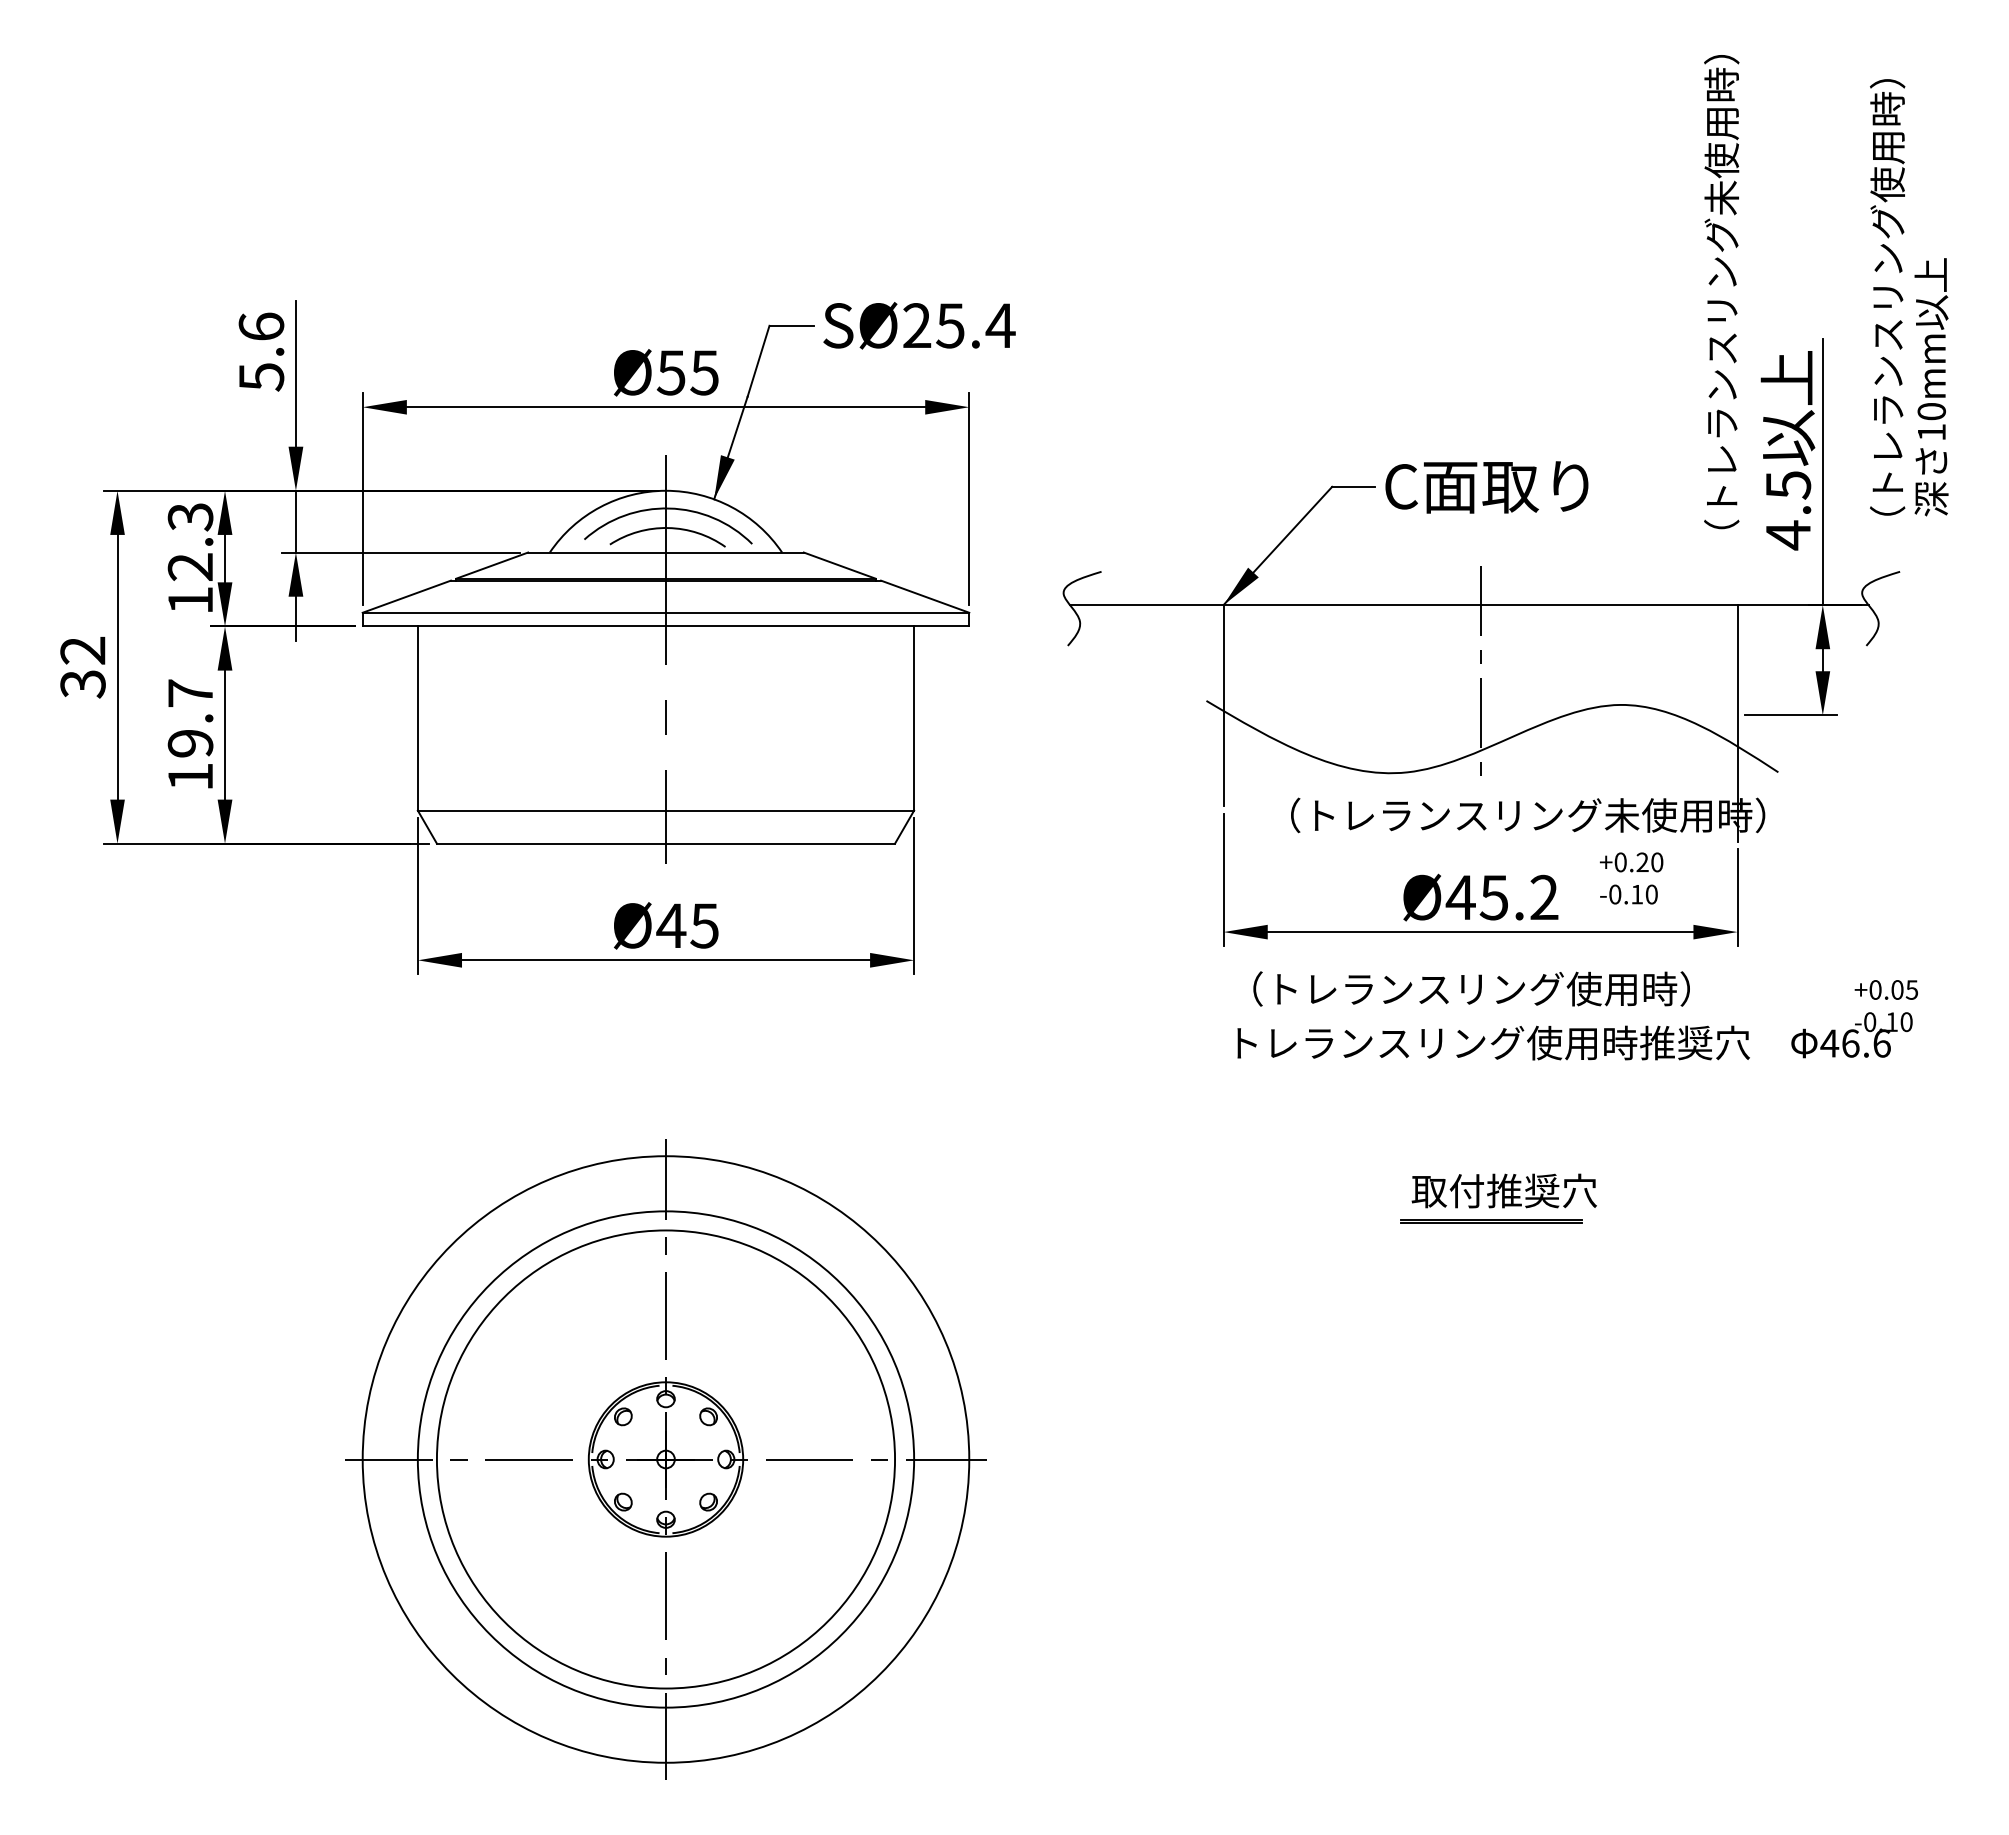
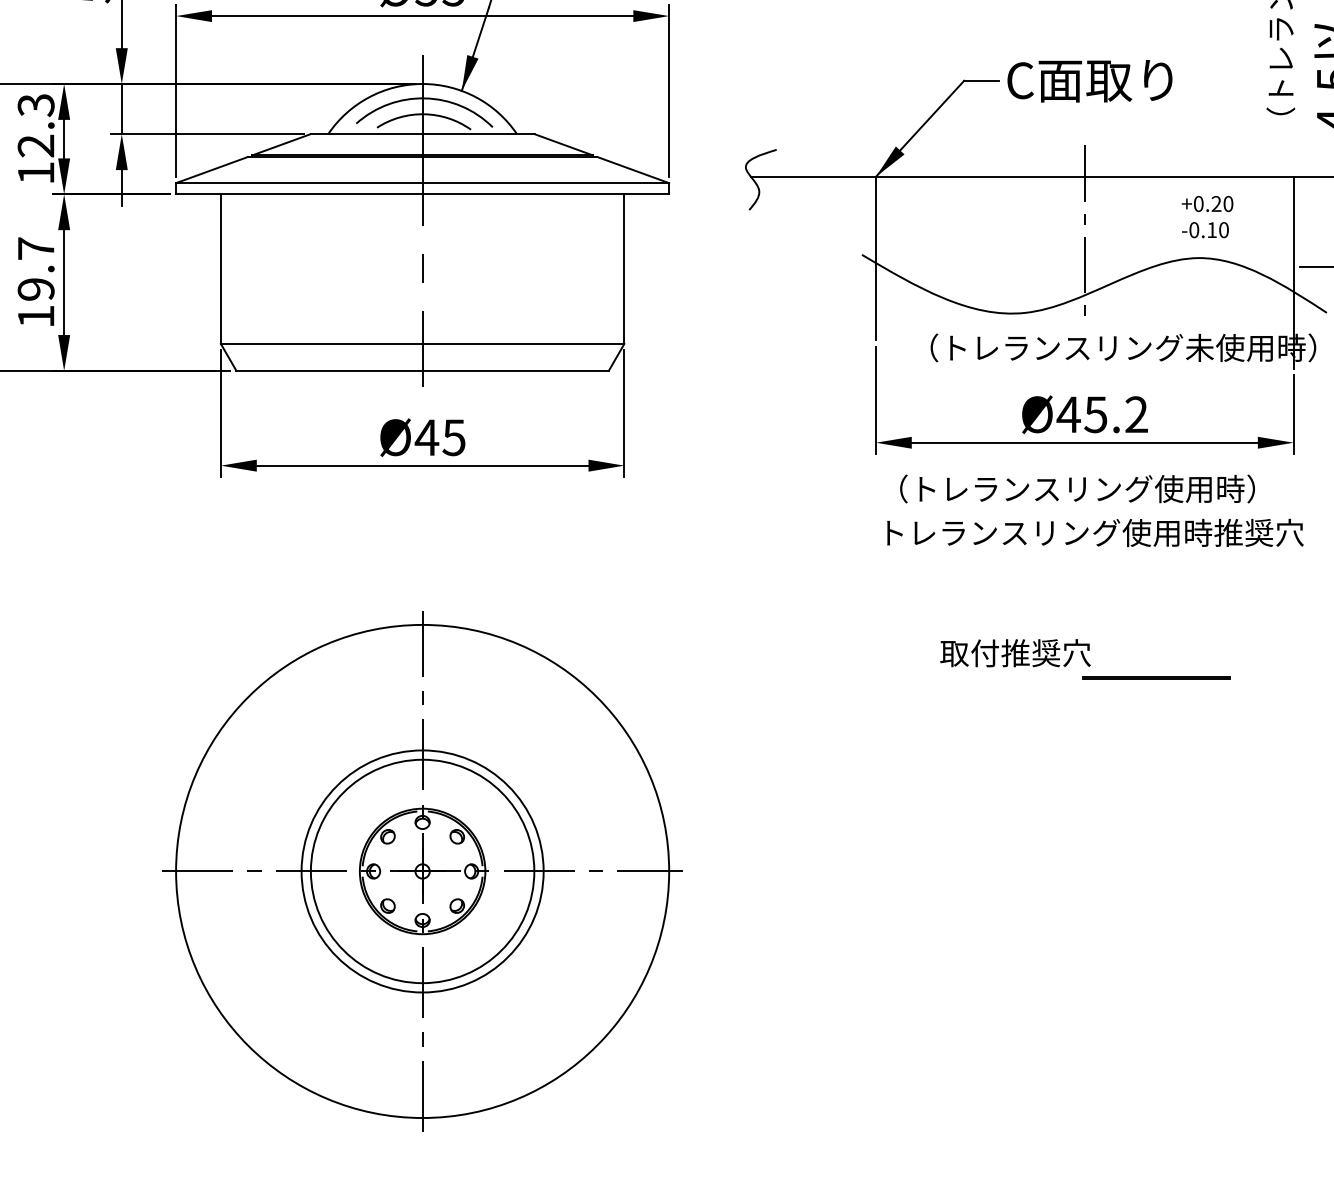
text: (1631, 878) -> (1207, 217), moved
text: (1503, 1190) -> (1014, 652), moved
line: (1491, 1220) -> (1156, 677), moved
circle: (665, 1459) -> (422, 871), size x0.6
circle: (665, 1459) -> (422, 871), size x0.6

